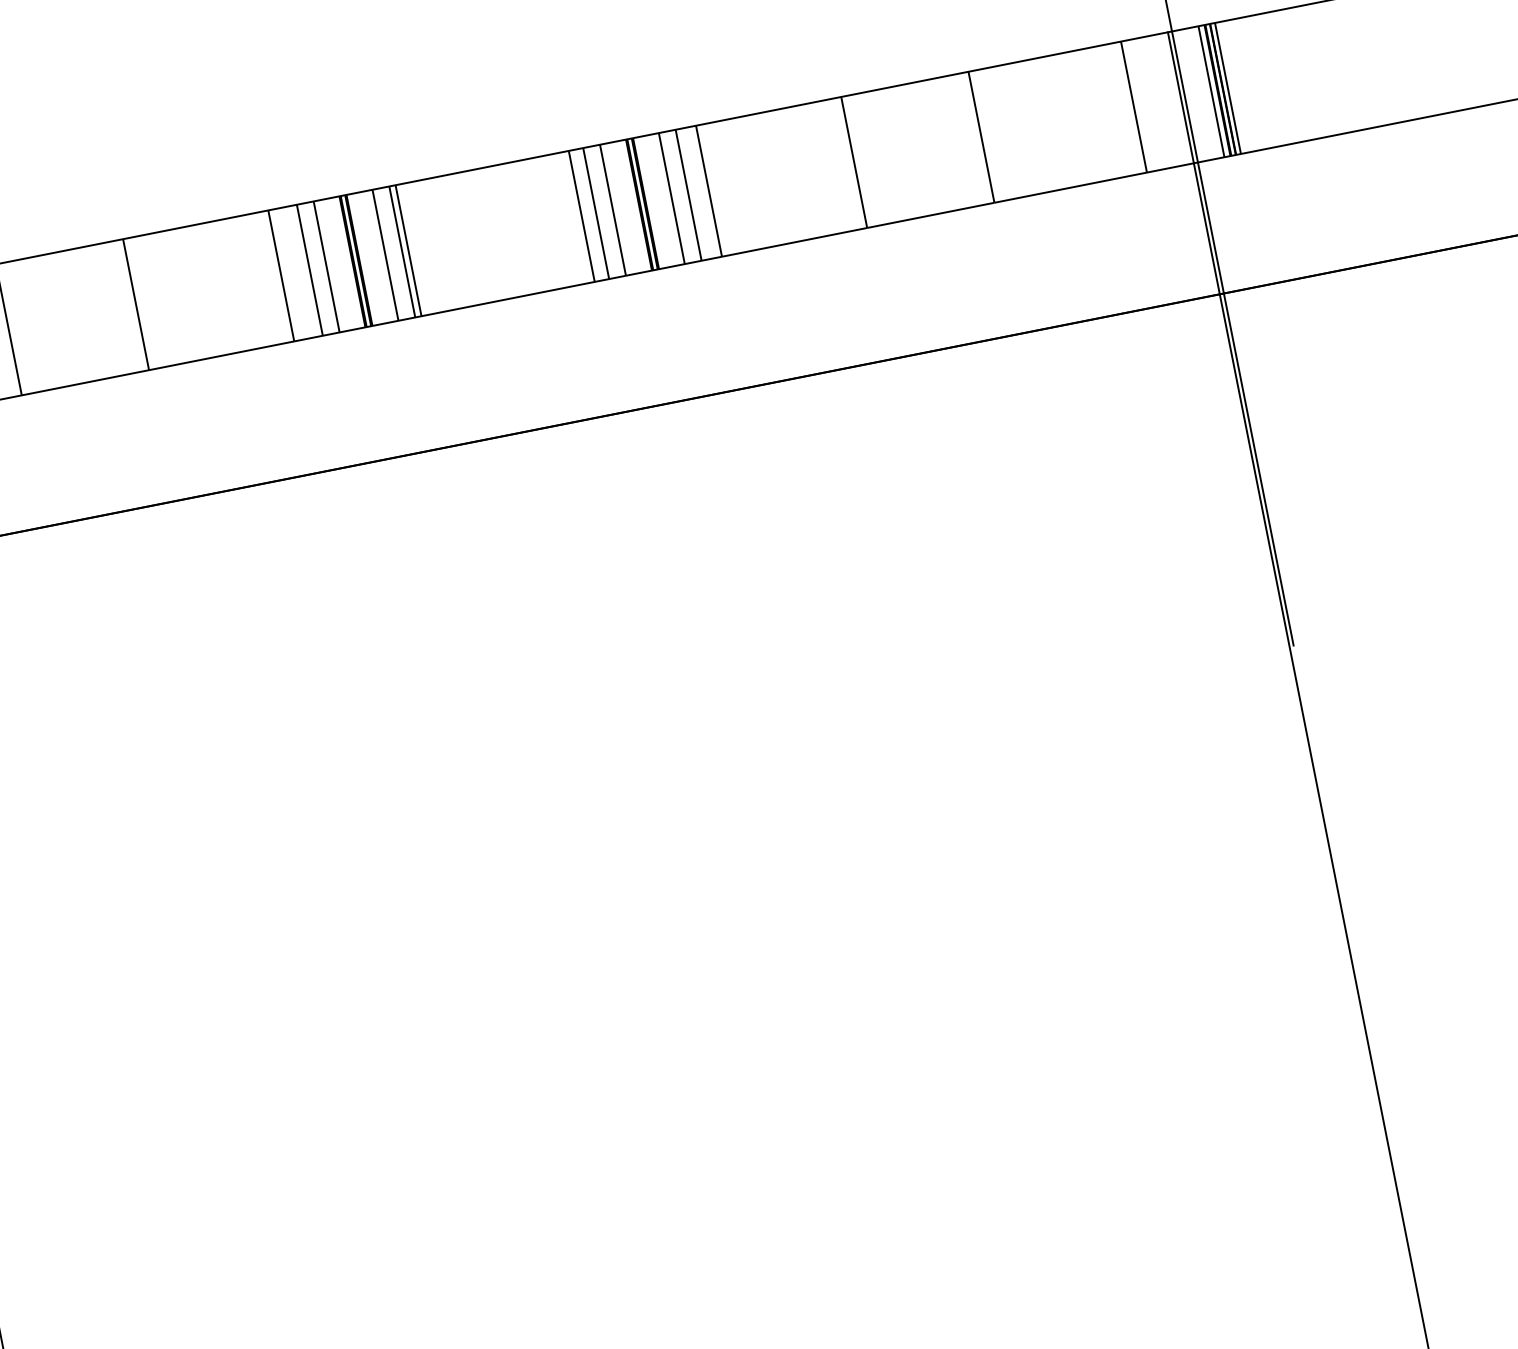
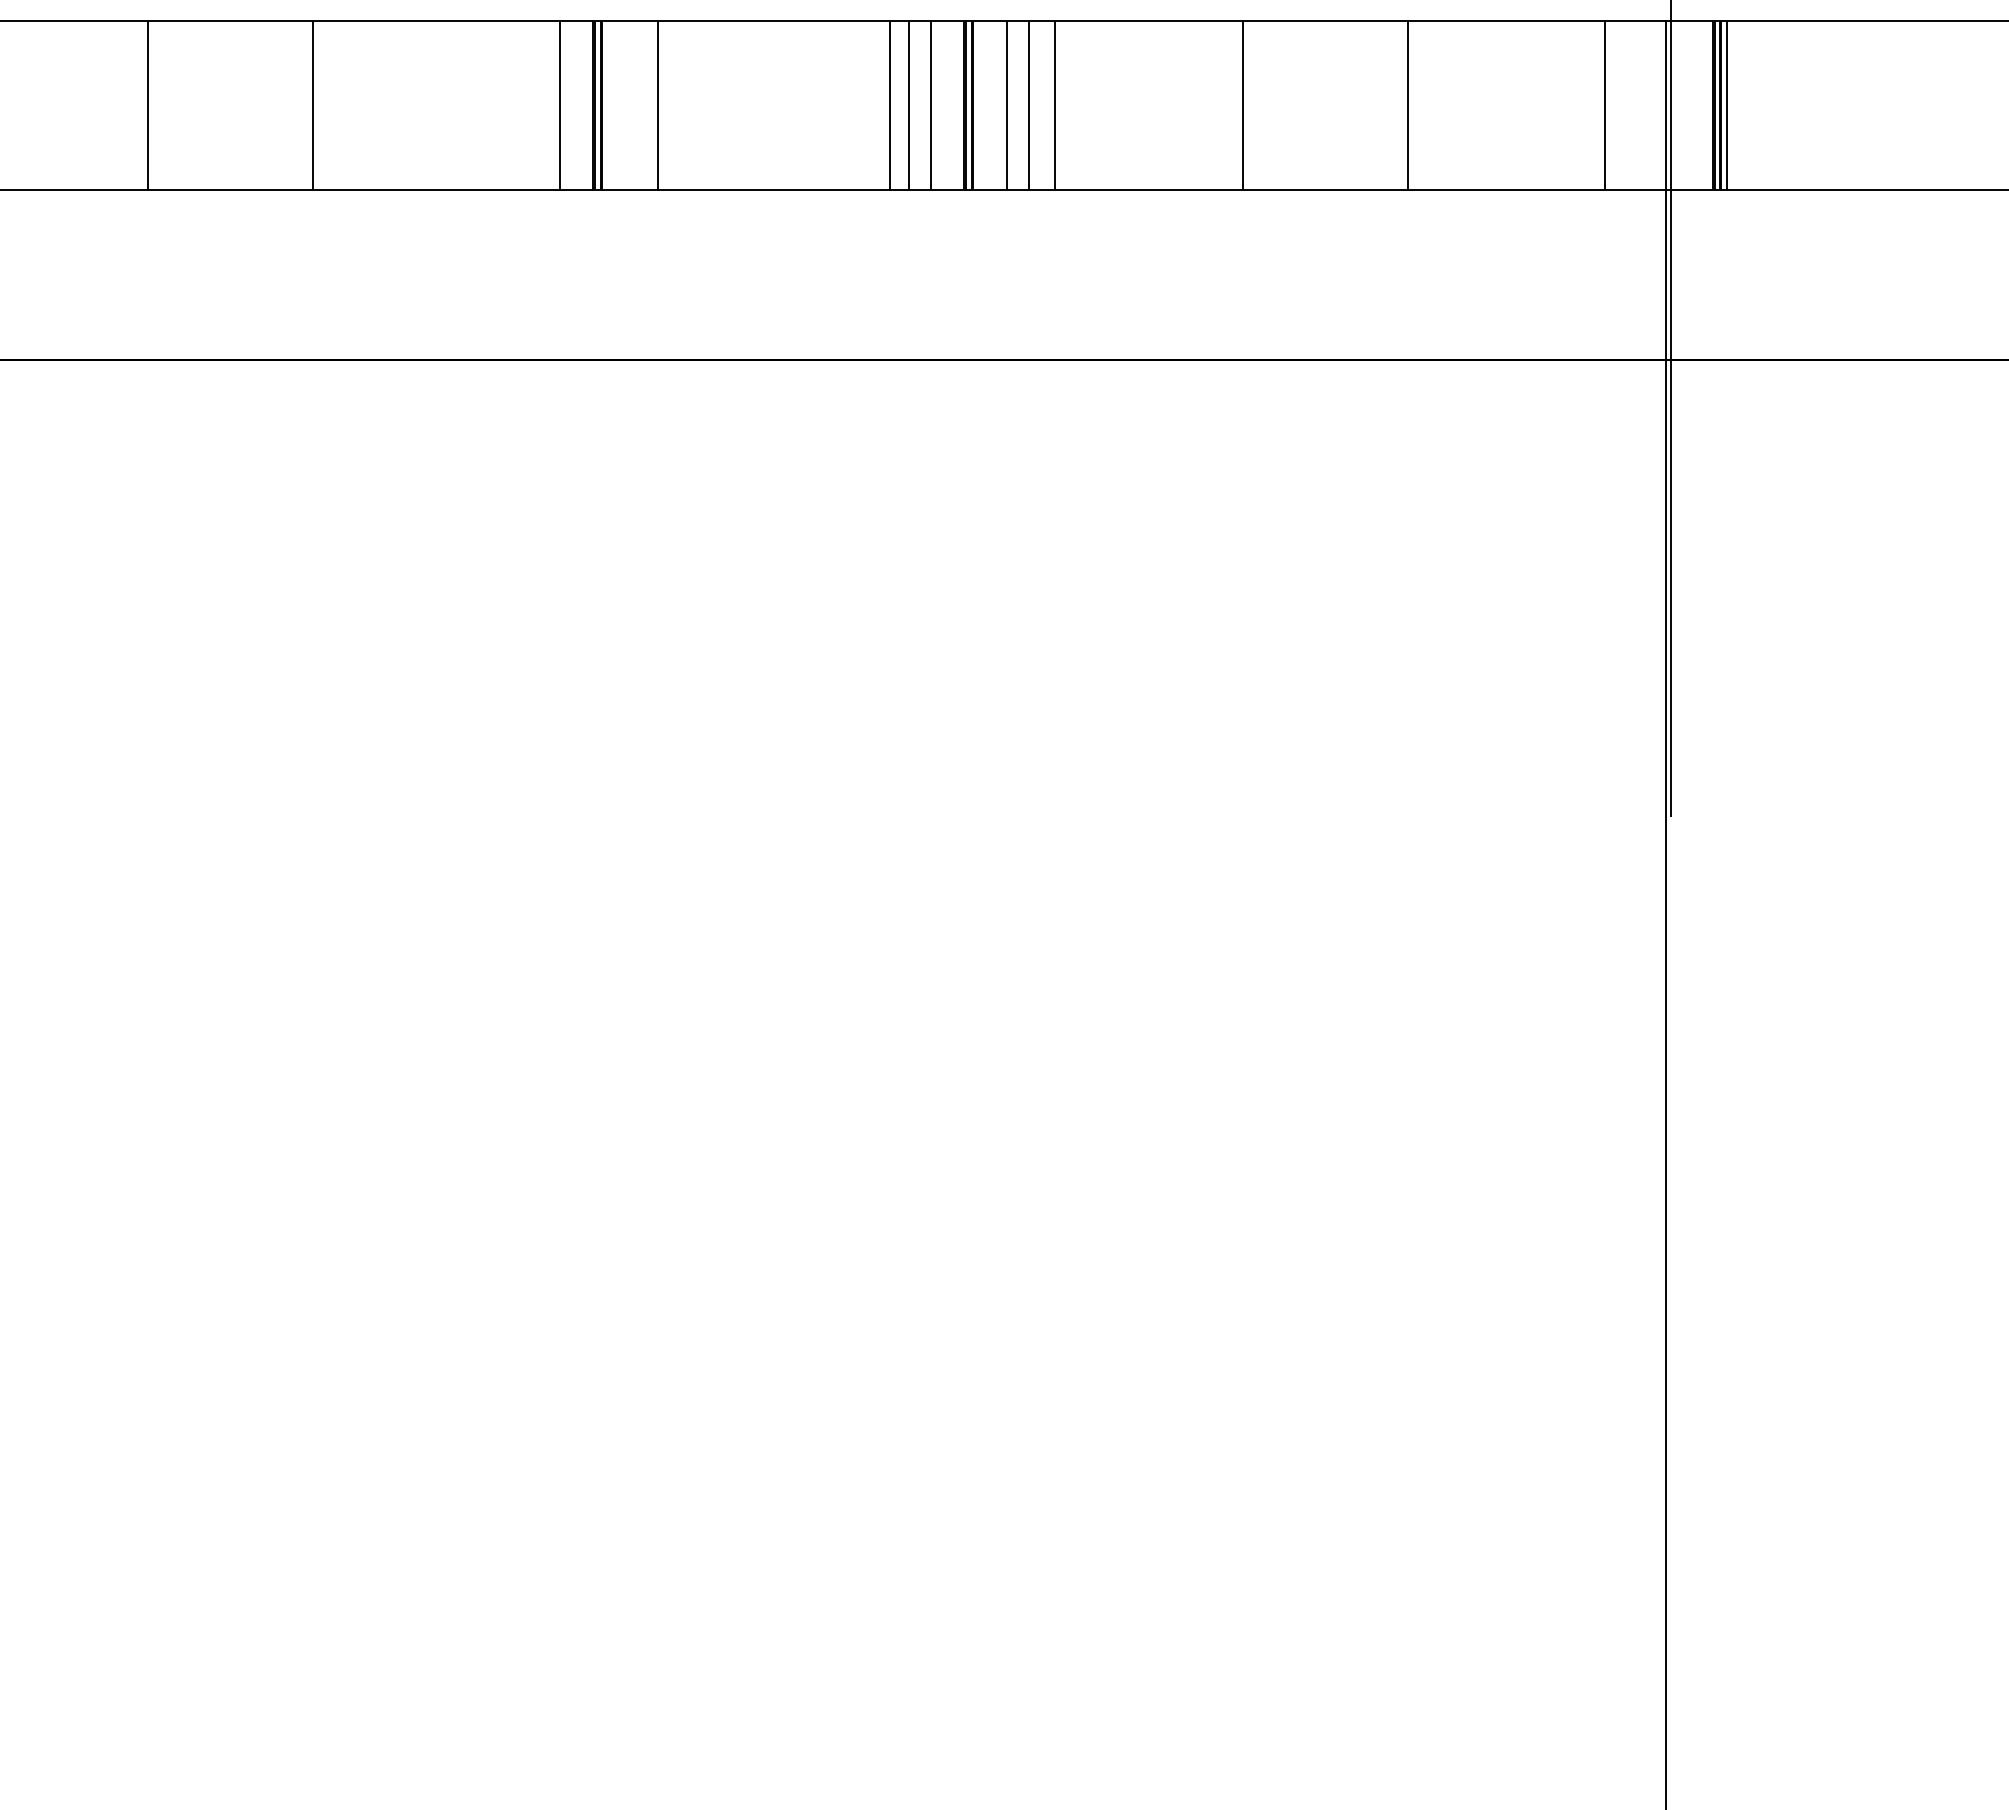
line: (1211, 91) -> (1705, 105), removed
line: (408, 250) -> (665, 105), removed
line: (385, 255) -> (636, 105), removed
line: (310, 270) -> (538, 105), removed
line: (281, 275) -> (501, 105), removed

